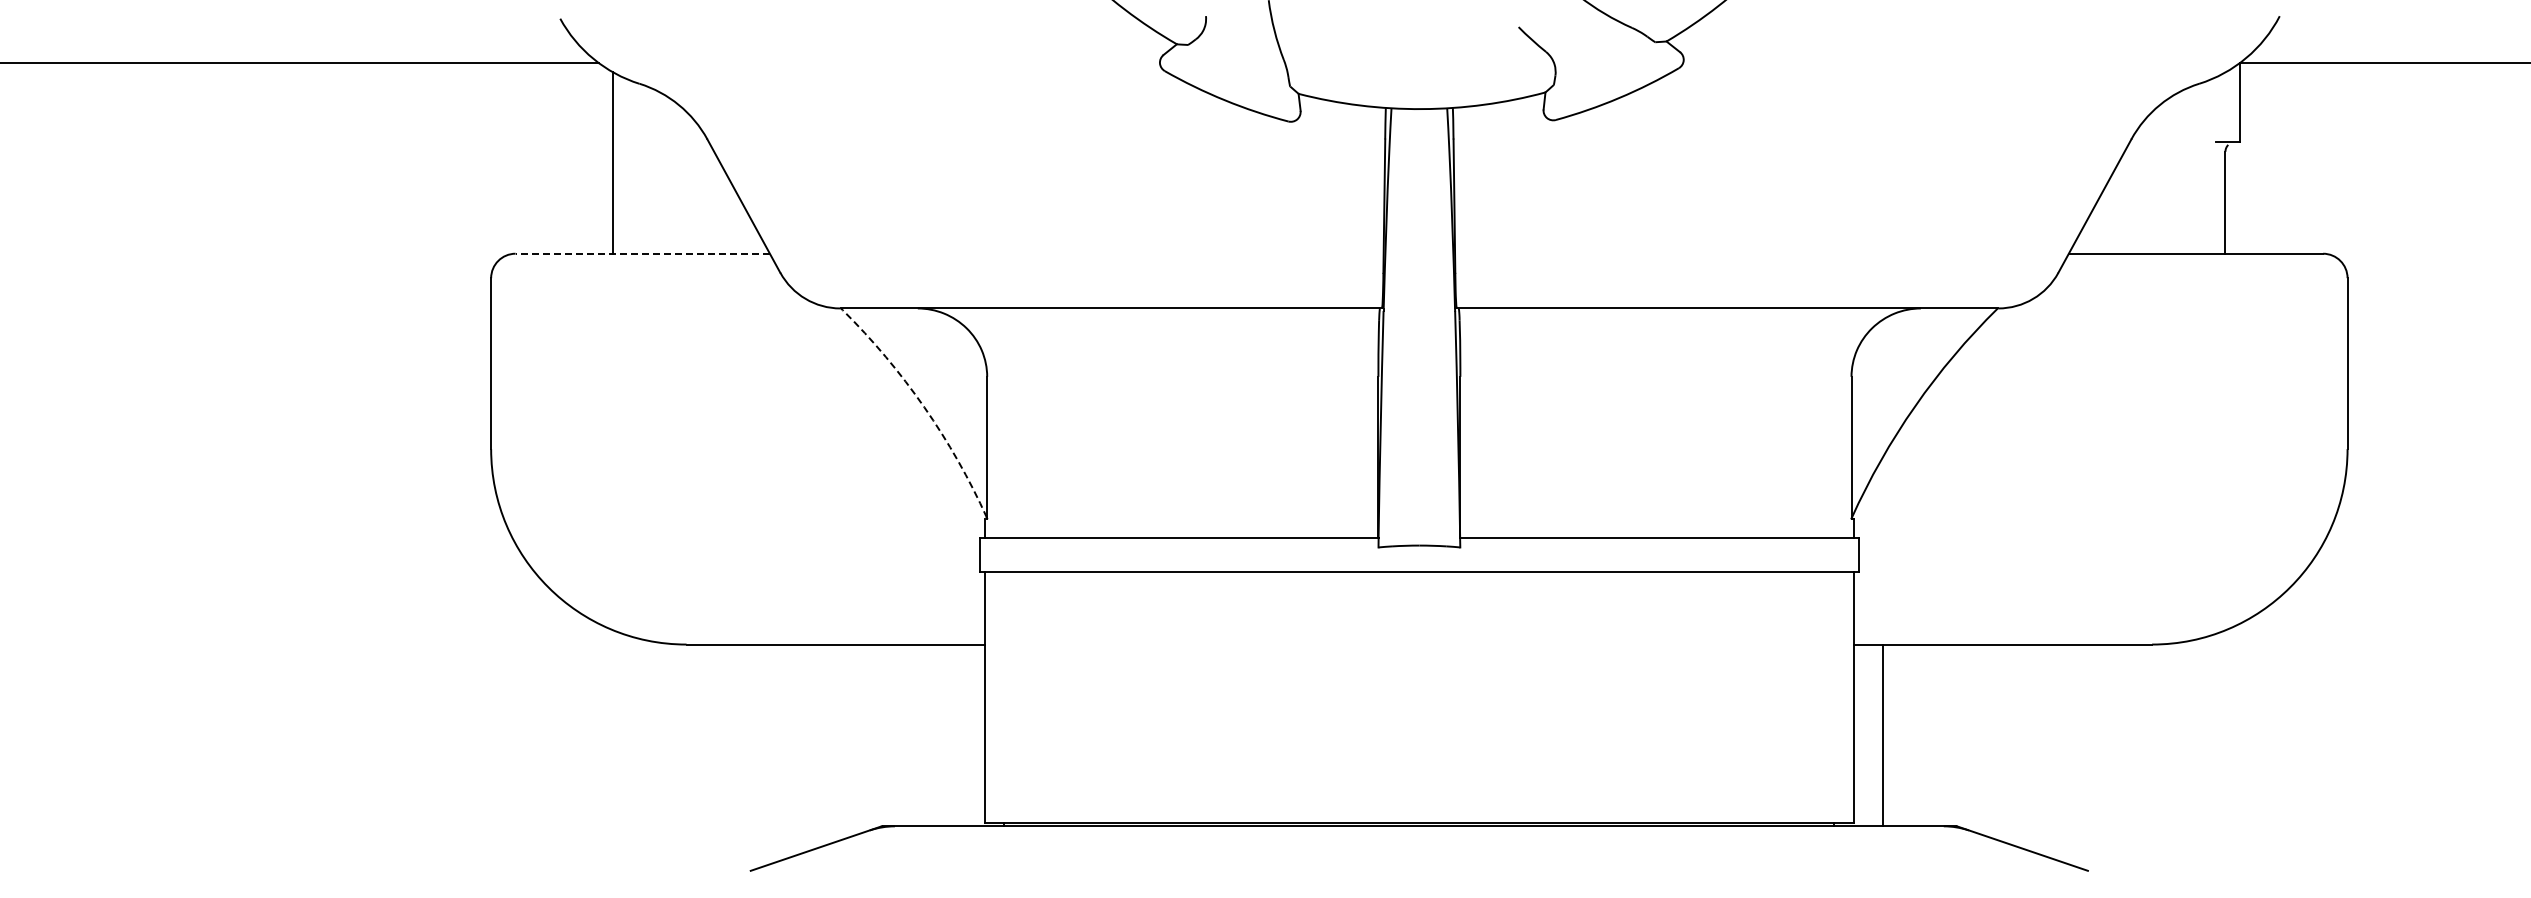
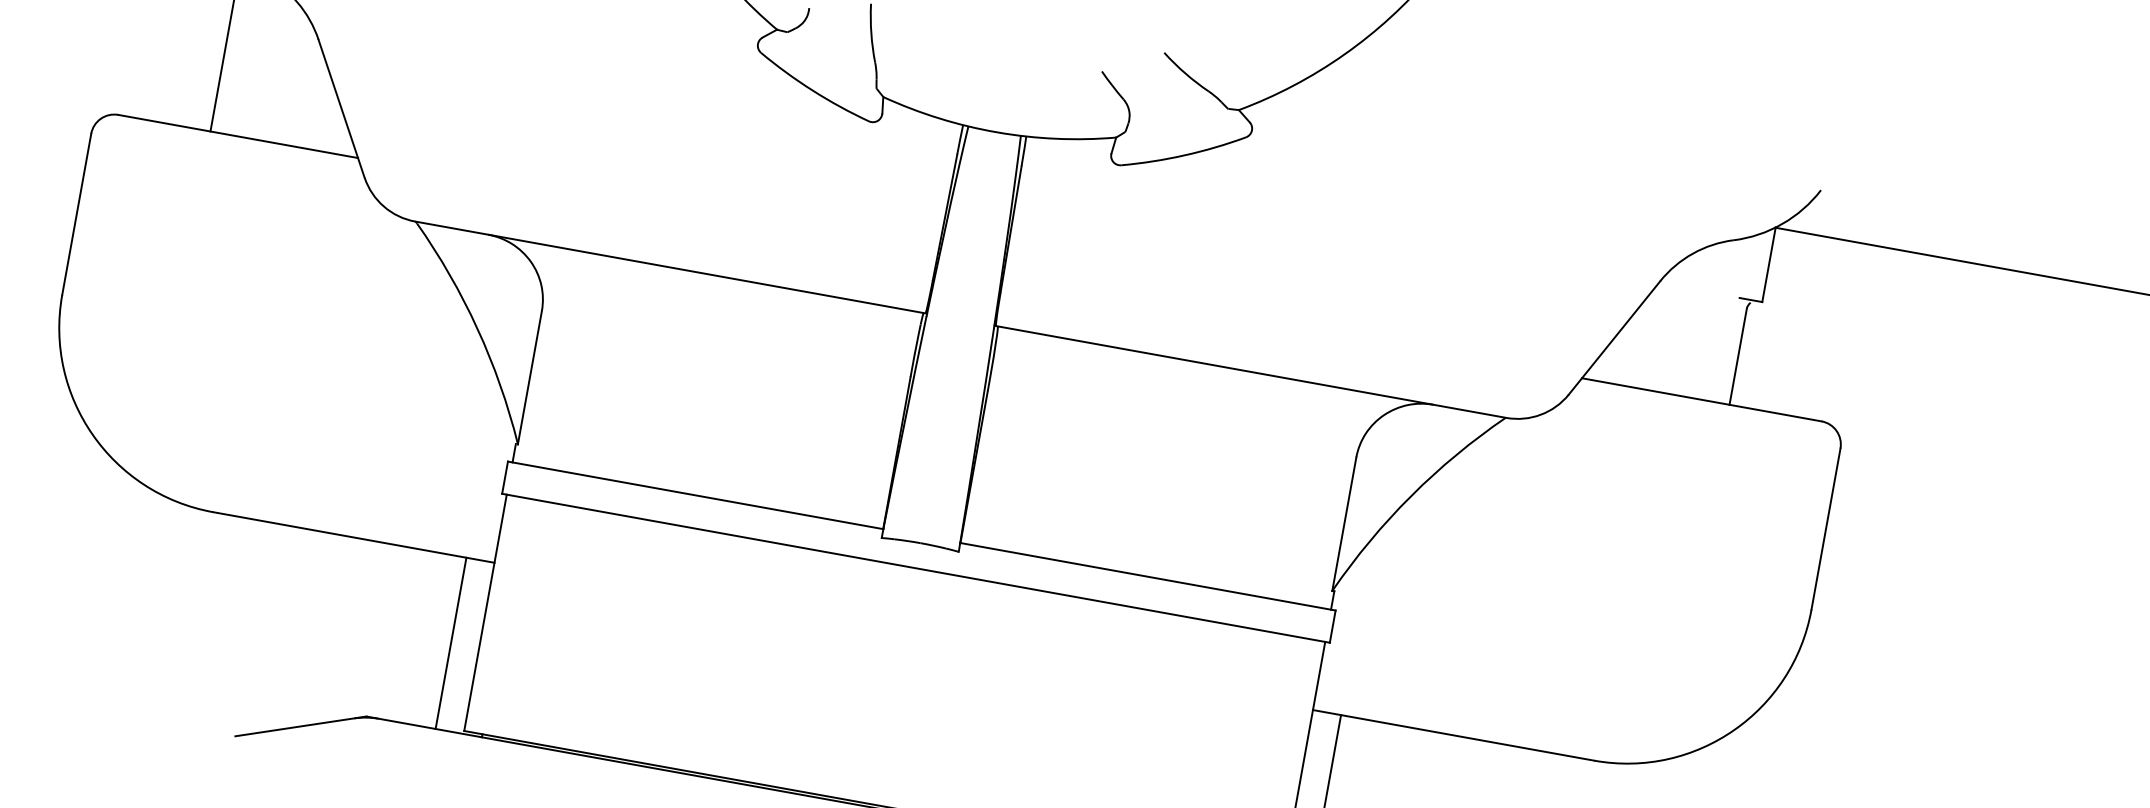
line: (642, 253) -> (238, 136), dashed -> solid
arc: (924, 407) -> (477, 329), dashed -> solid
line: (955, 735) -> (451, 643), added

